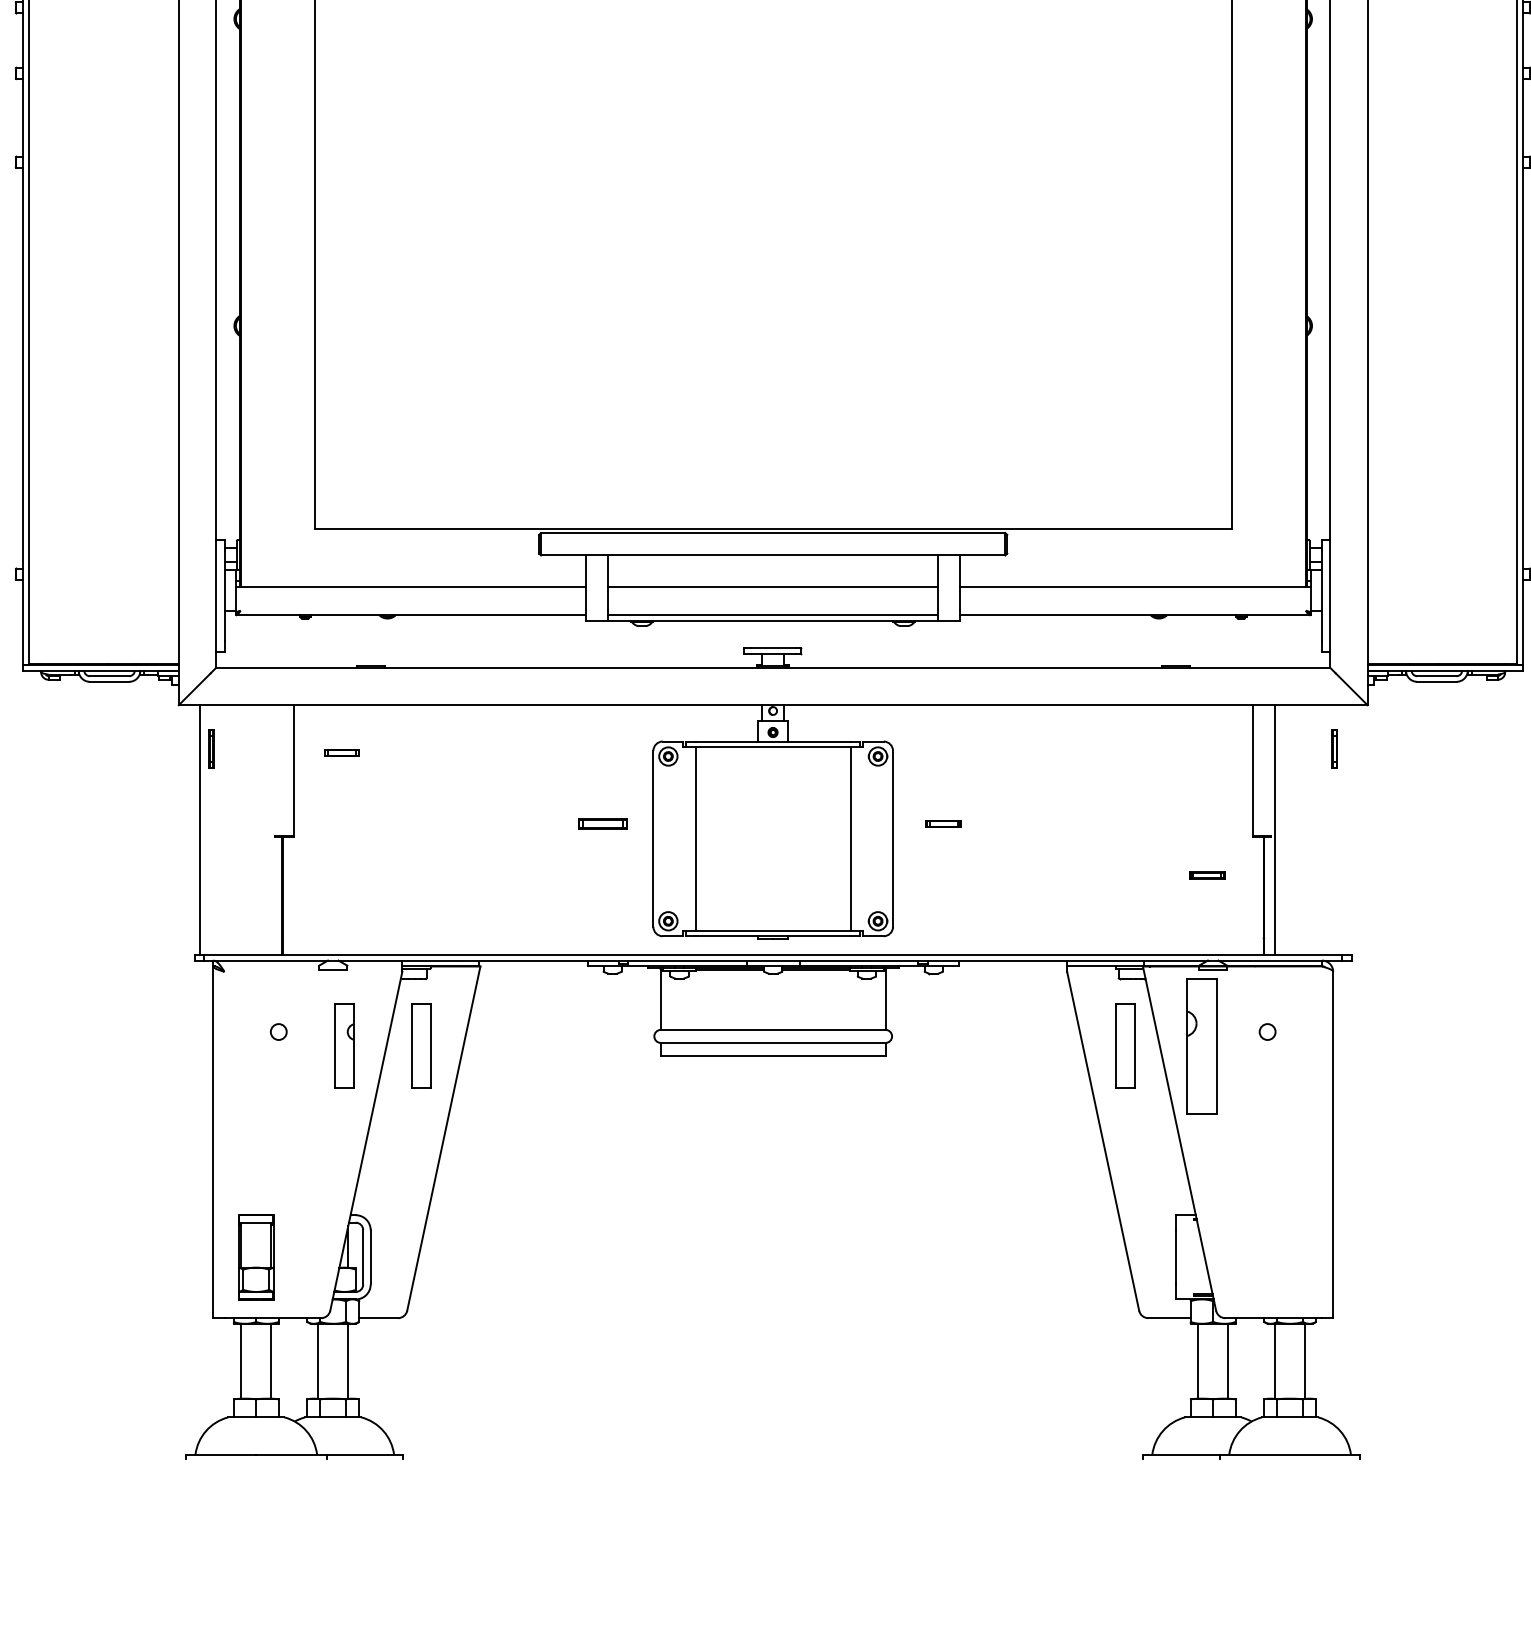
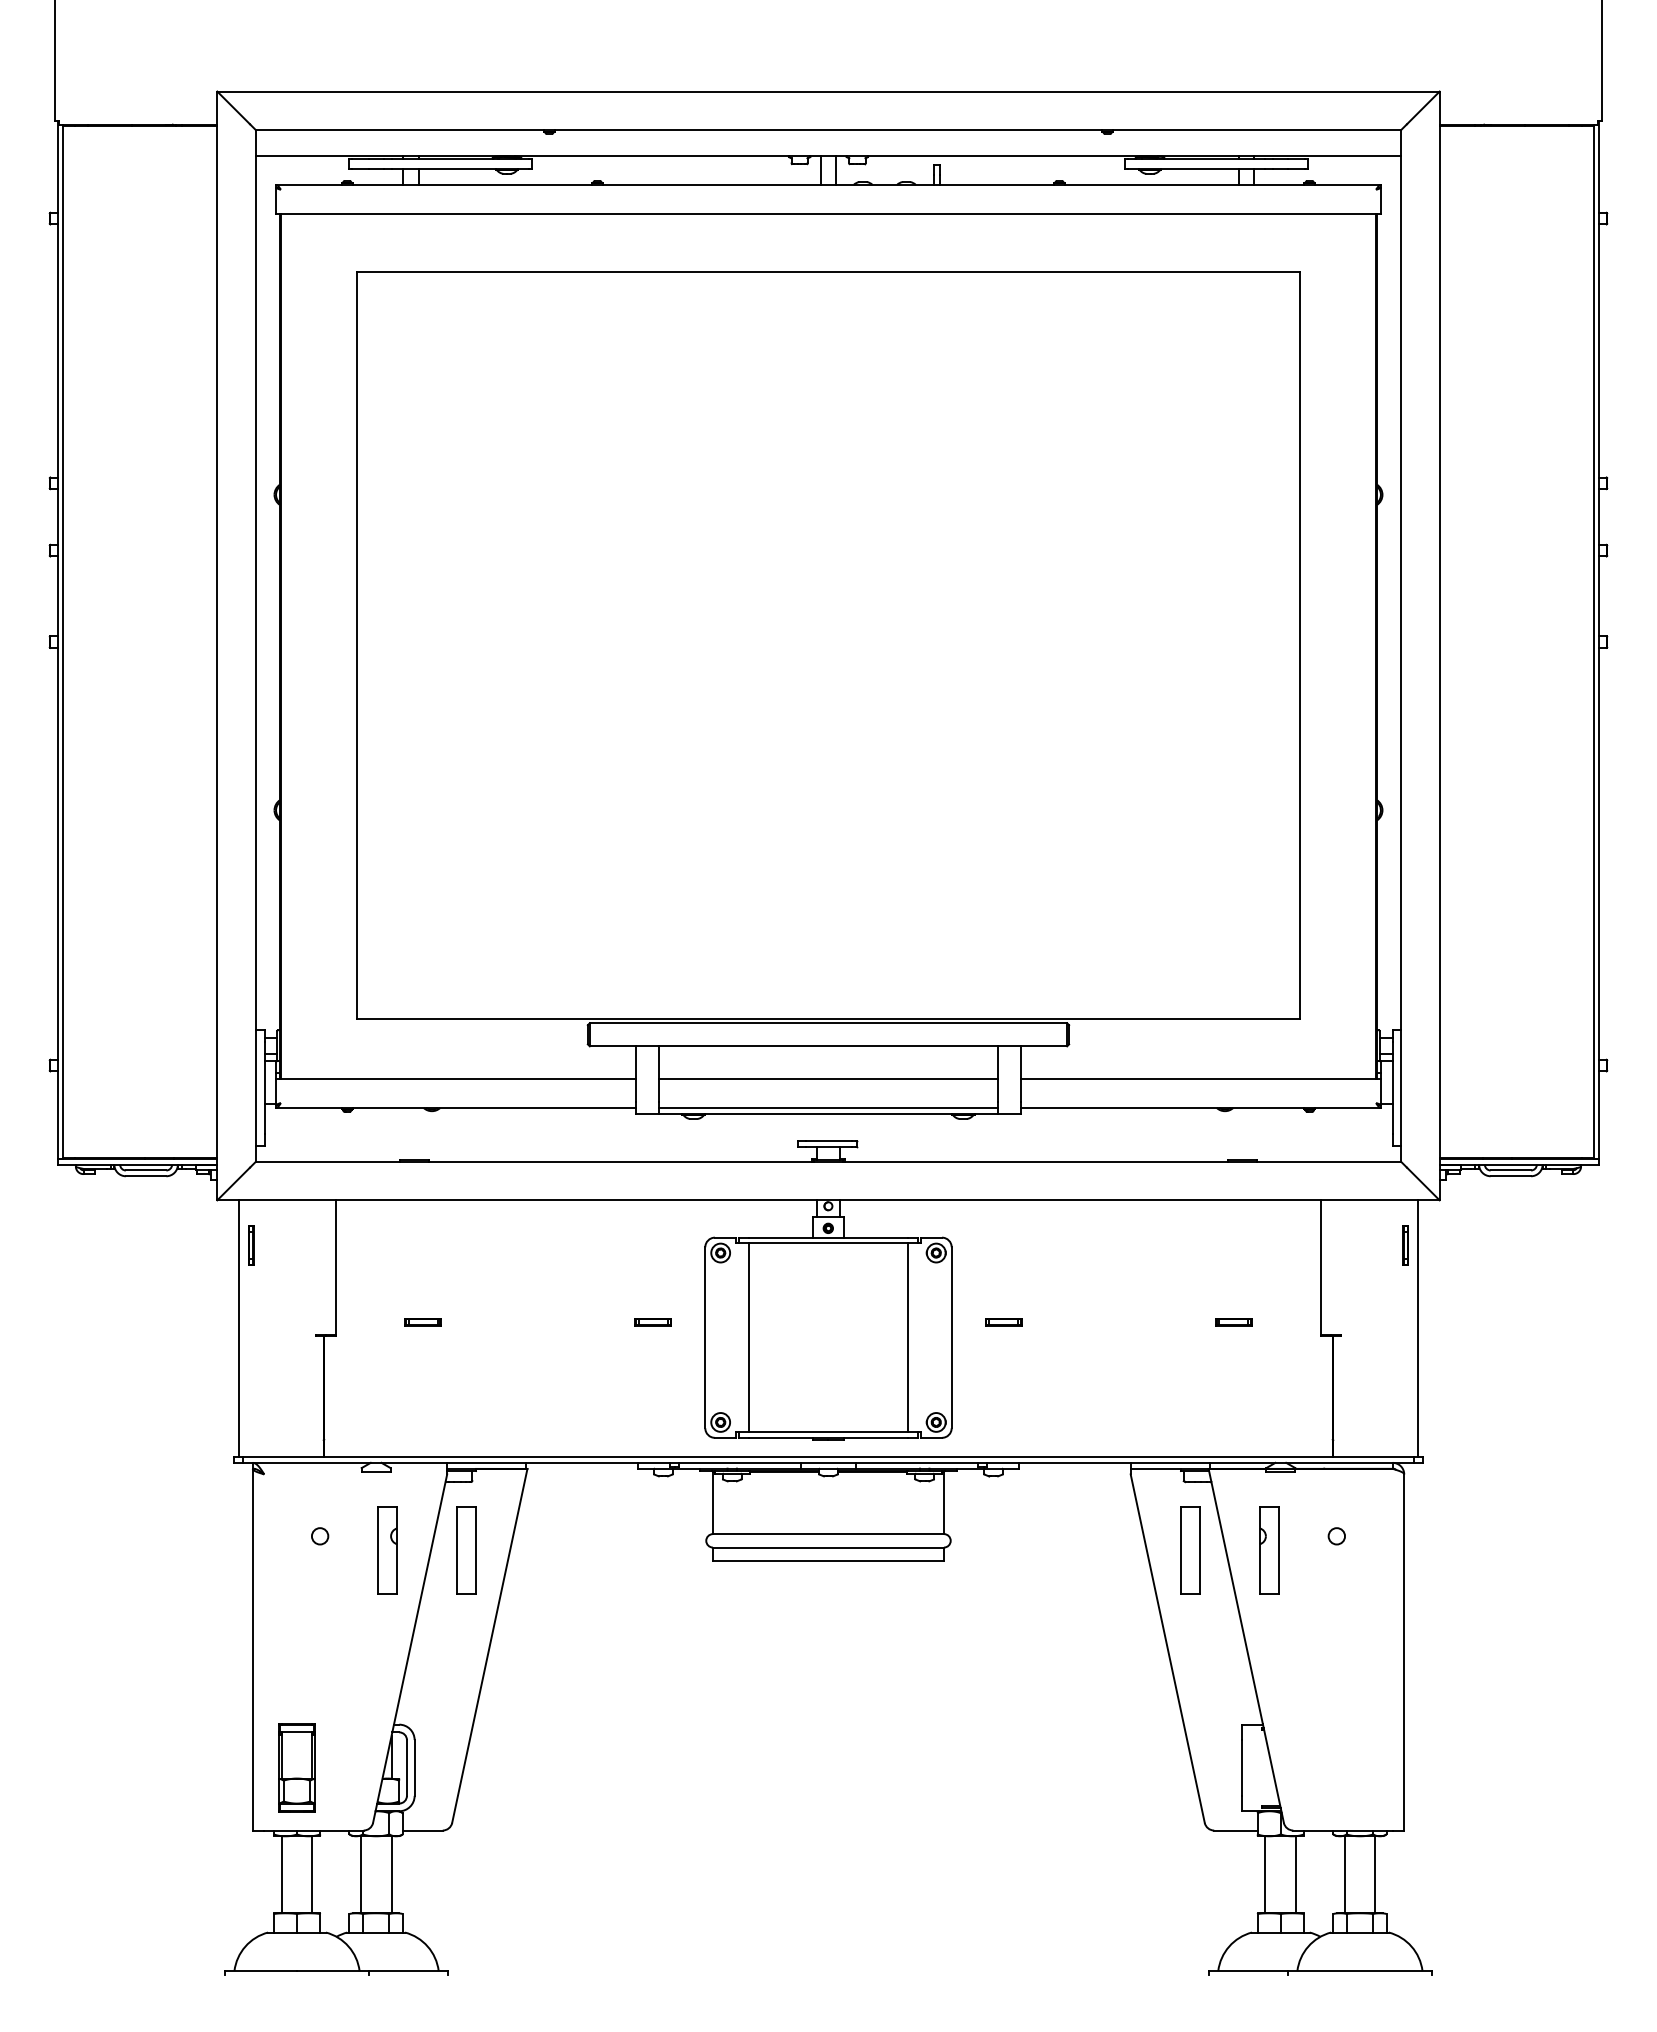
part: (341, 753) -> (422, 1322), moved
part: (602, 824) -> (652, 1322), size x0.71
line: (1275, 829) -> (1417, 1328), moved
part: (1207, 875) -> (1233, 1322), moved
part: (1202, 1045) -> (1269, 1550), size x0.62

